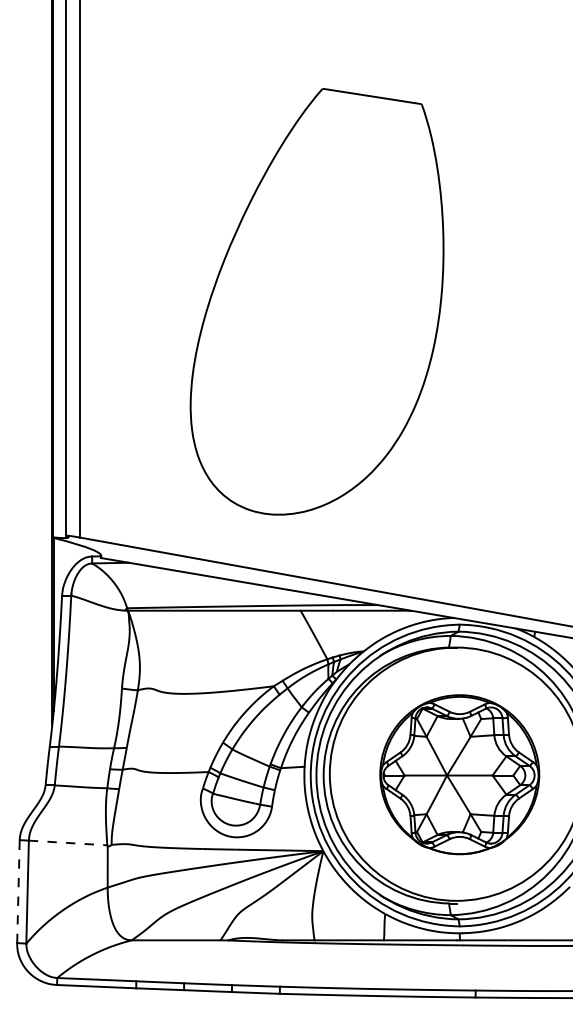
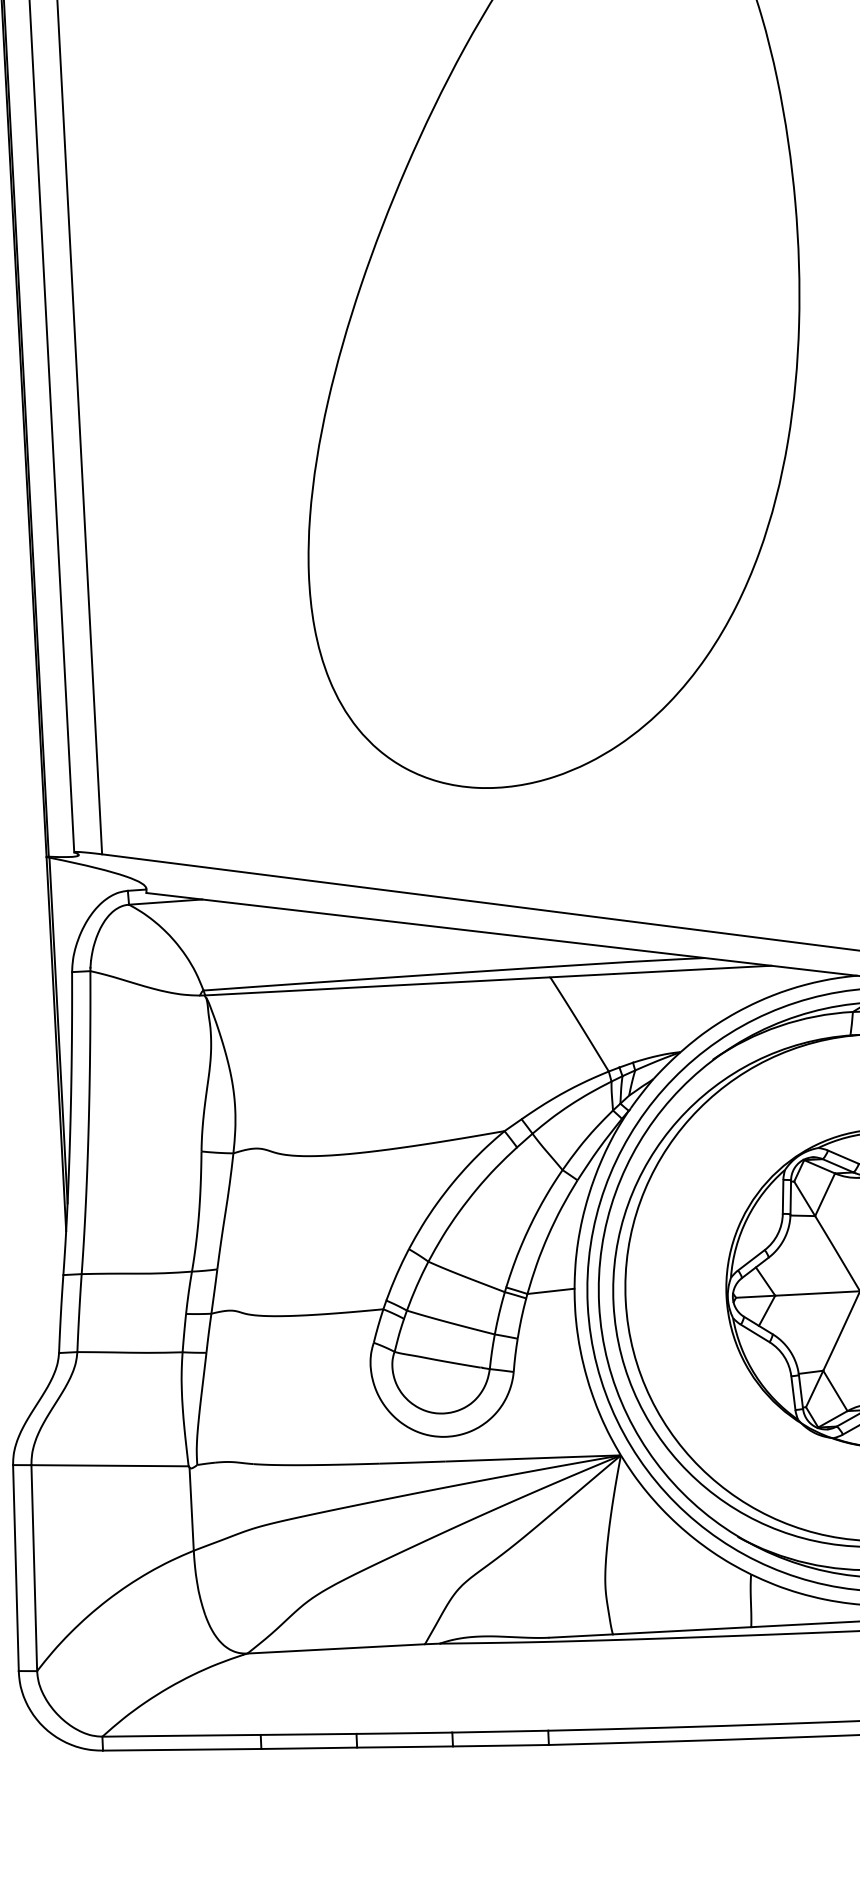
line: (68, 843) -> (110, 1466), dashed -> solid
line: (18, 891) -> (15, 1567), dashed -> solid

